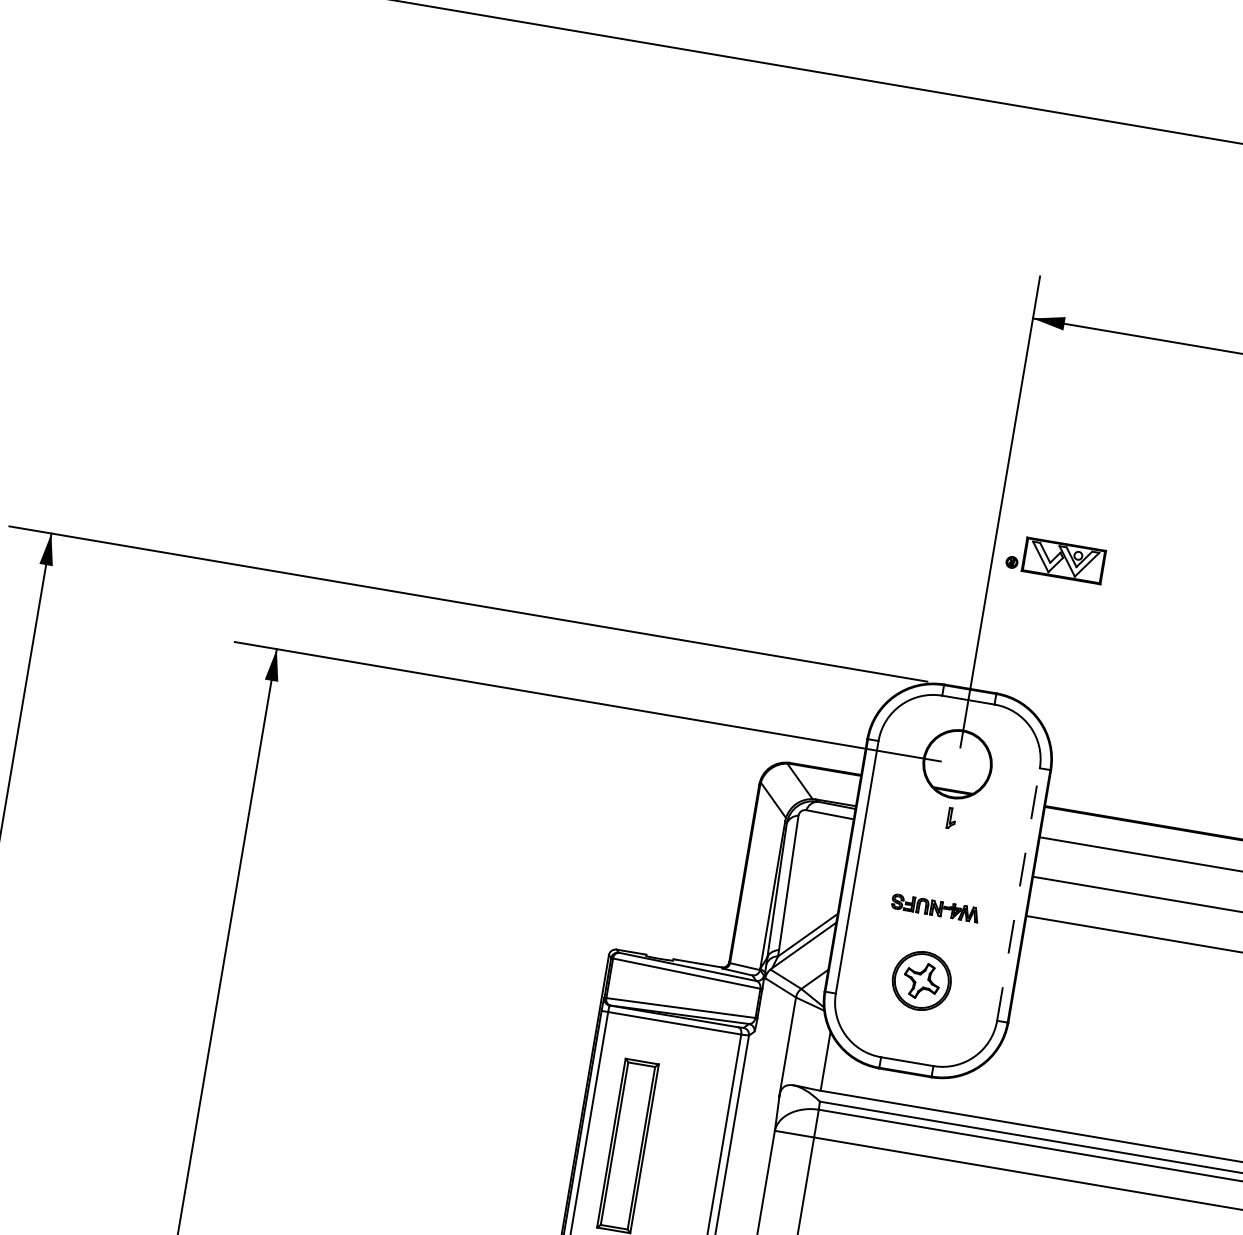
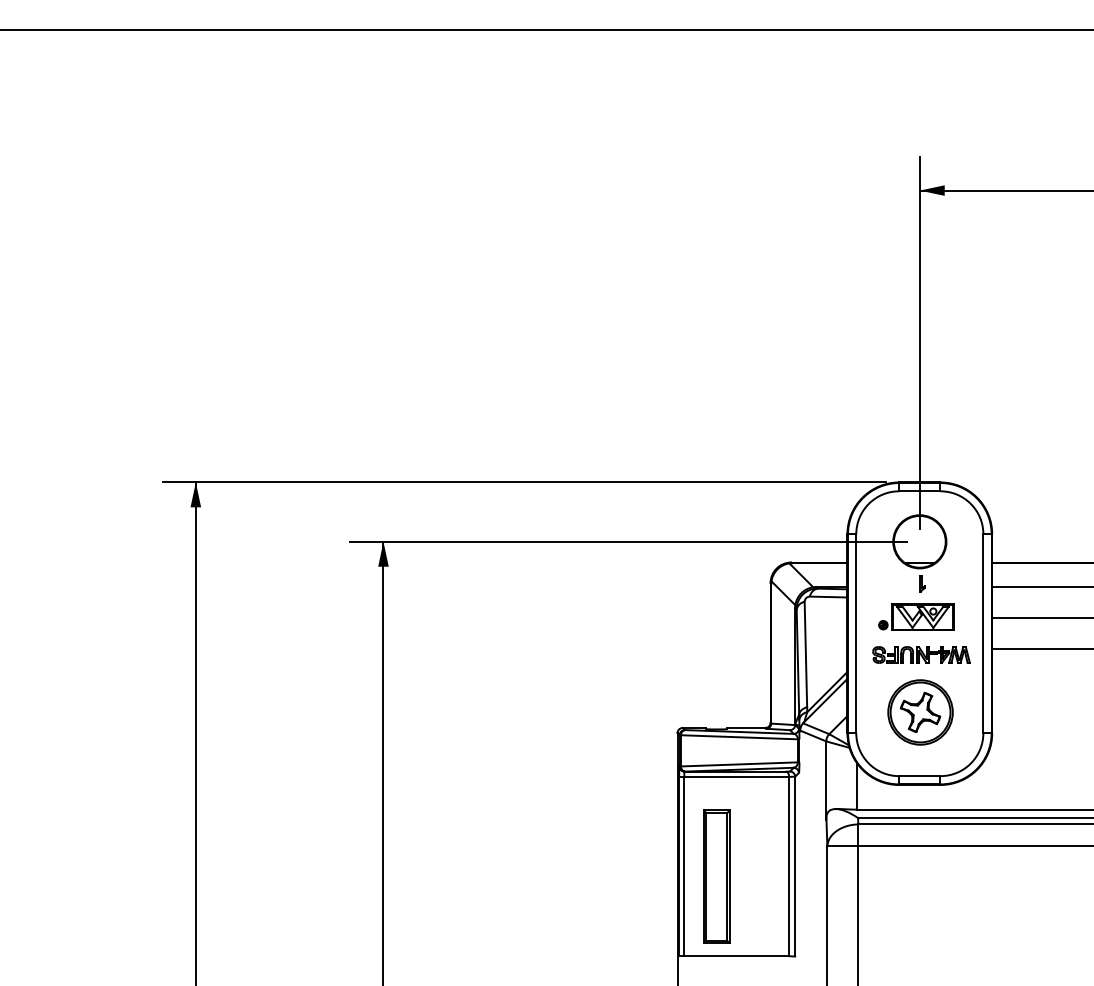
part: (1055, 558) -> (916, 616), moved
line: (1018, 894) -> (983, 633), dashed -> solid
part: (935, 907) -> (921, 654), size x1.43
part: (921, 981) -> (920, 712), size x1.43

